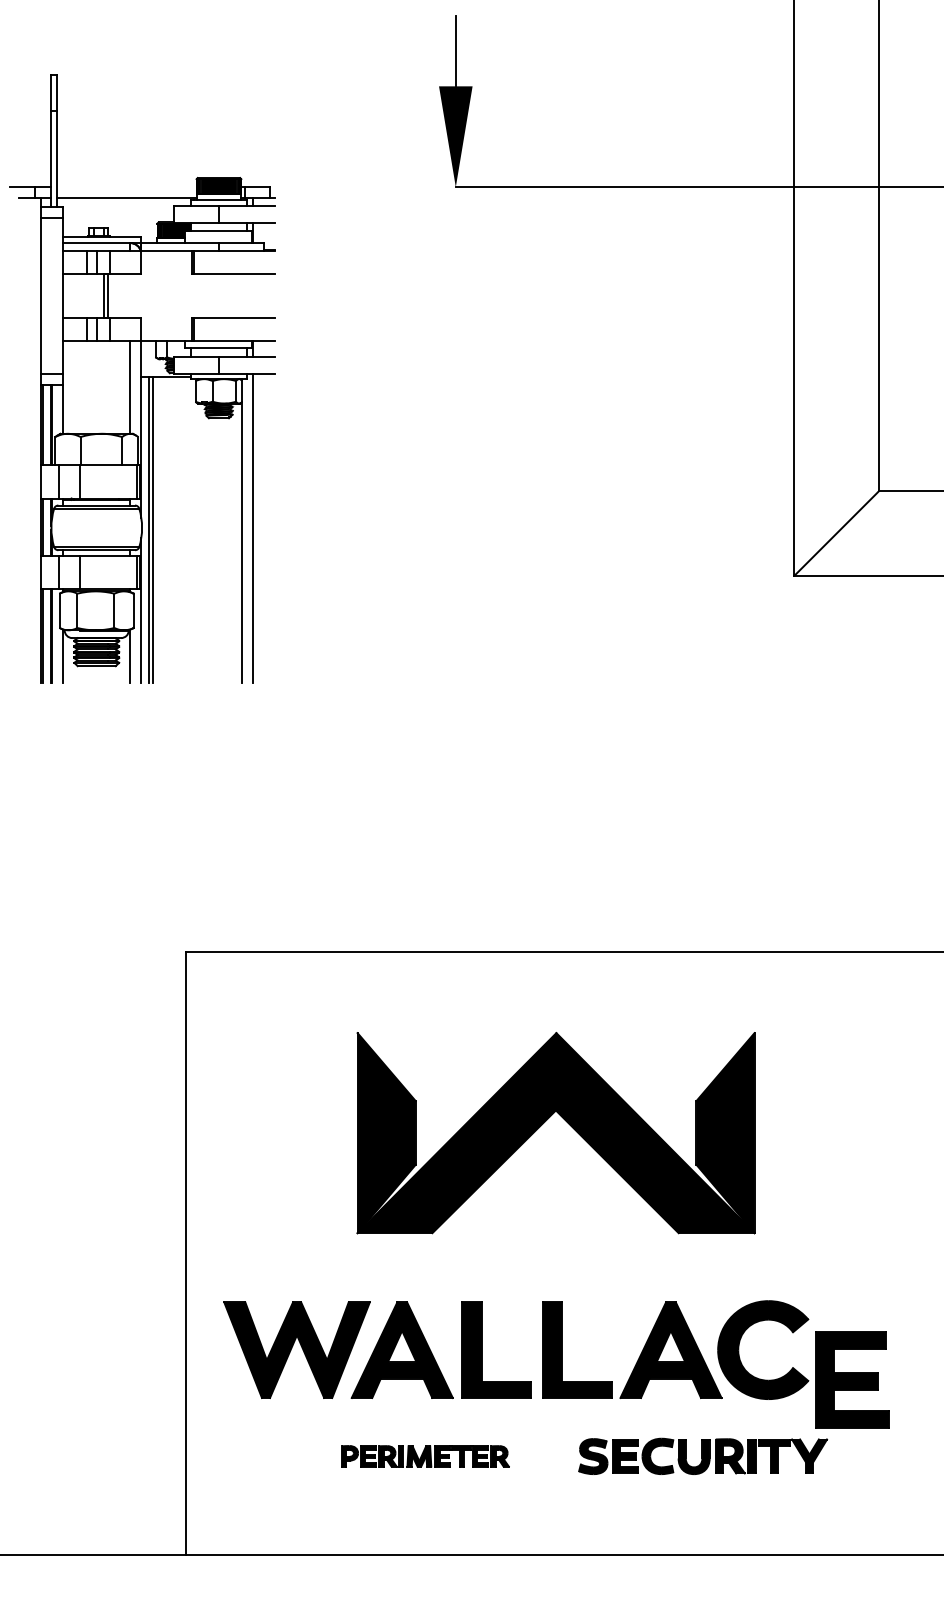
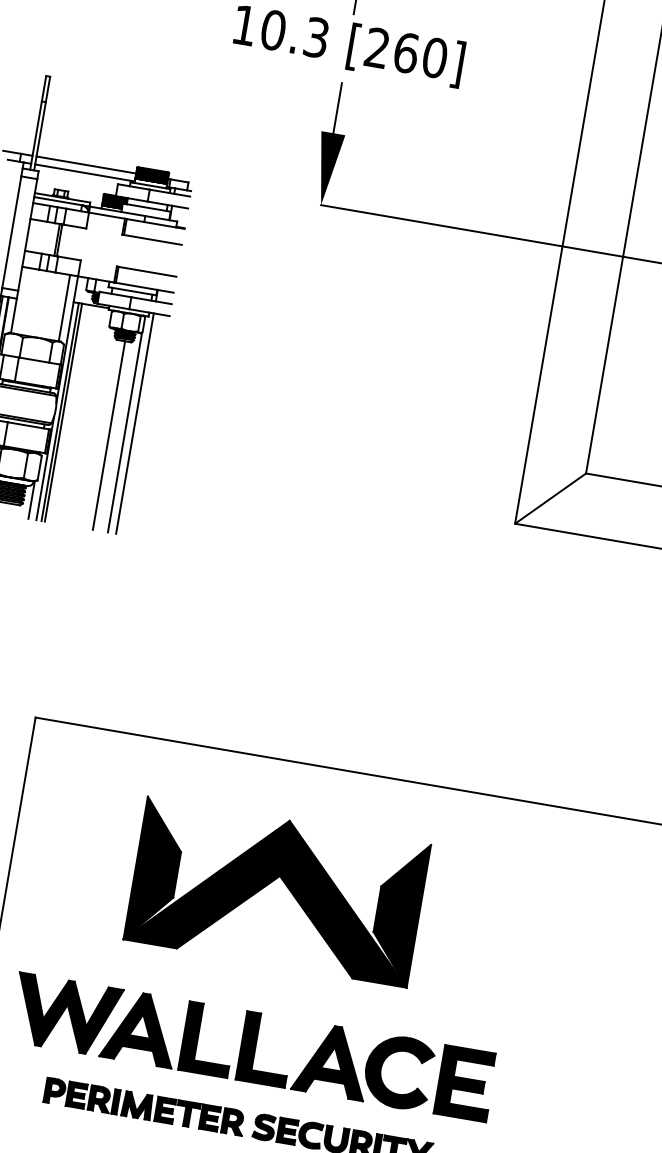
line: (126, 187) -> (86, 165), added
line: (220, 550) -> (108, 435), added
part: (852, 1379) -> (465, 1083), moved
part: (425, 1456) -> (144, 1106), size x1.67

